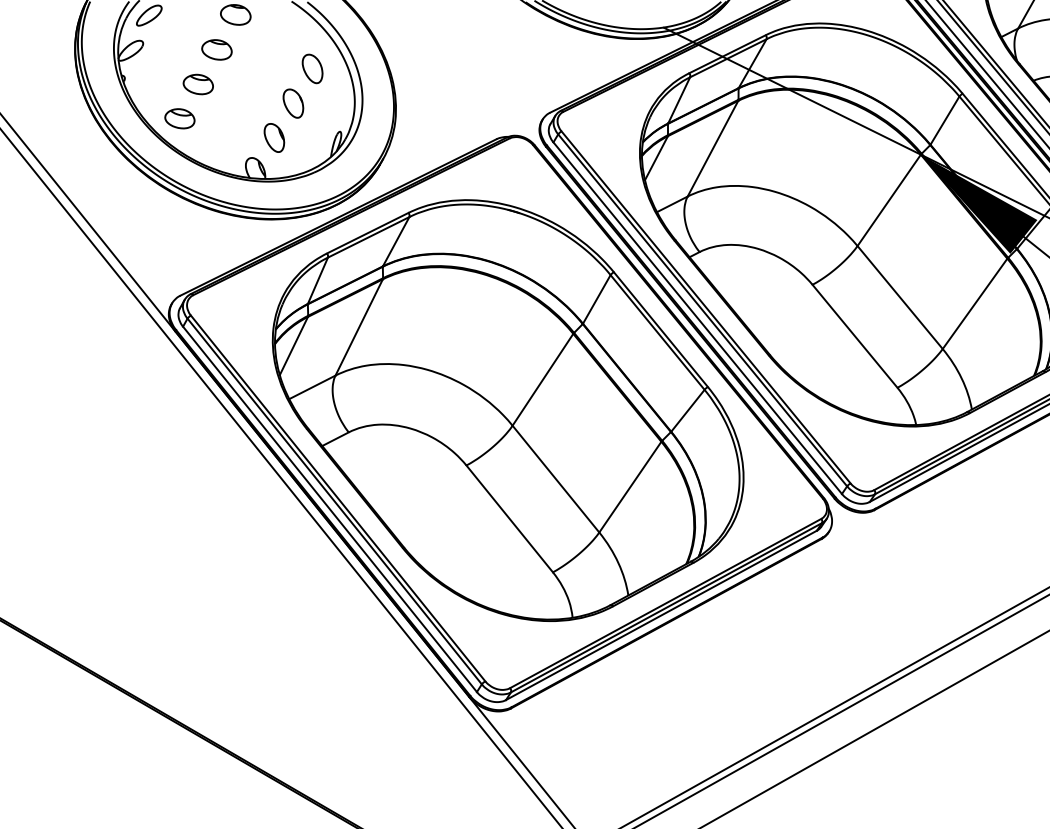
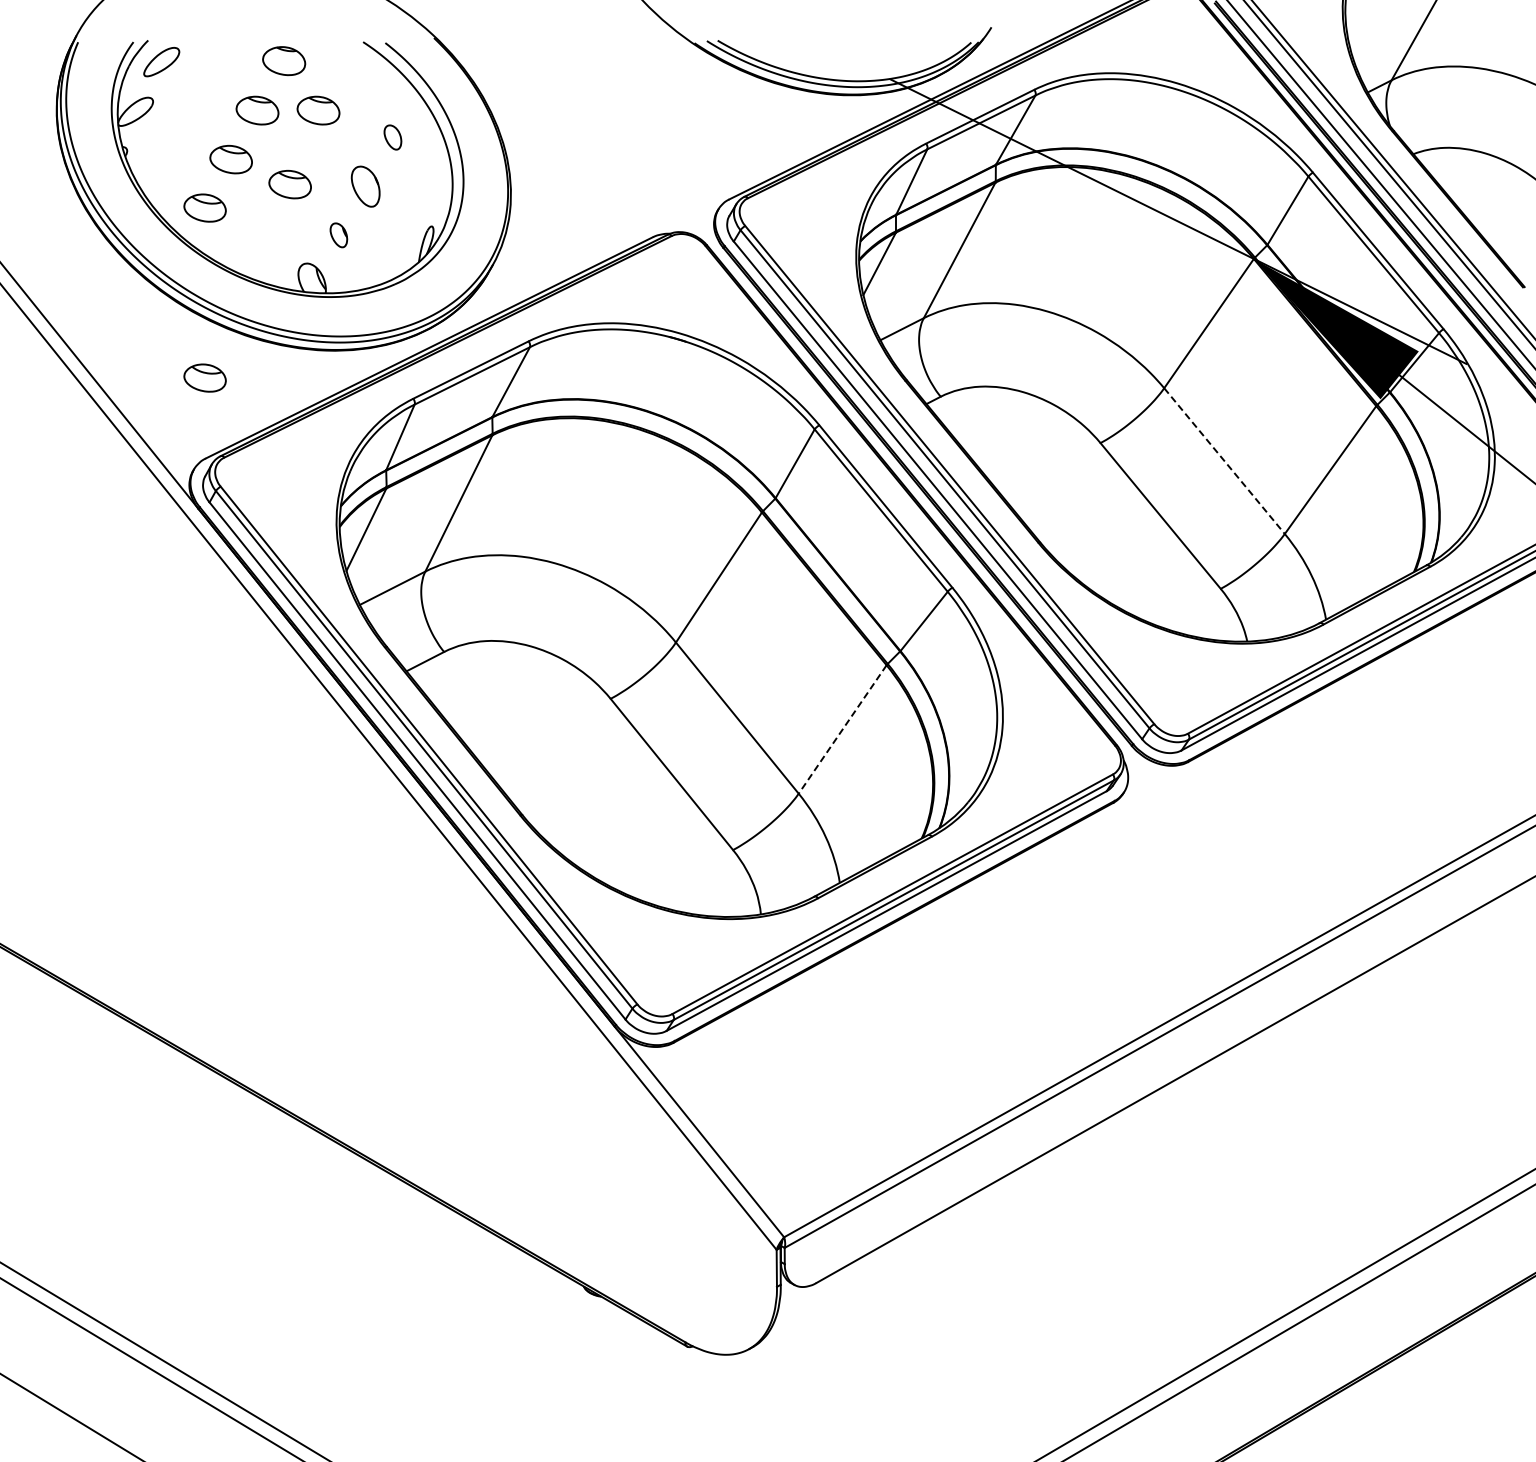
part: (260, 49) -> (318, 110), added
part: (312, 68) -> (392, 137), size x0.6
part: (239, 102) -> (289, 184), added
part: (274, 138) -> (338, 235), size x0.6
part: (179, 238) -> (204, 377), added
line: (900, 297) -> (1224, 461), solid -> dashed
line: (630, 487) -> (842, 729), solid -> dashed

